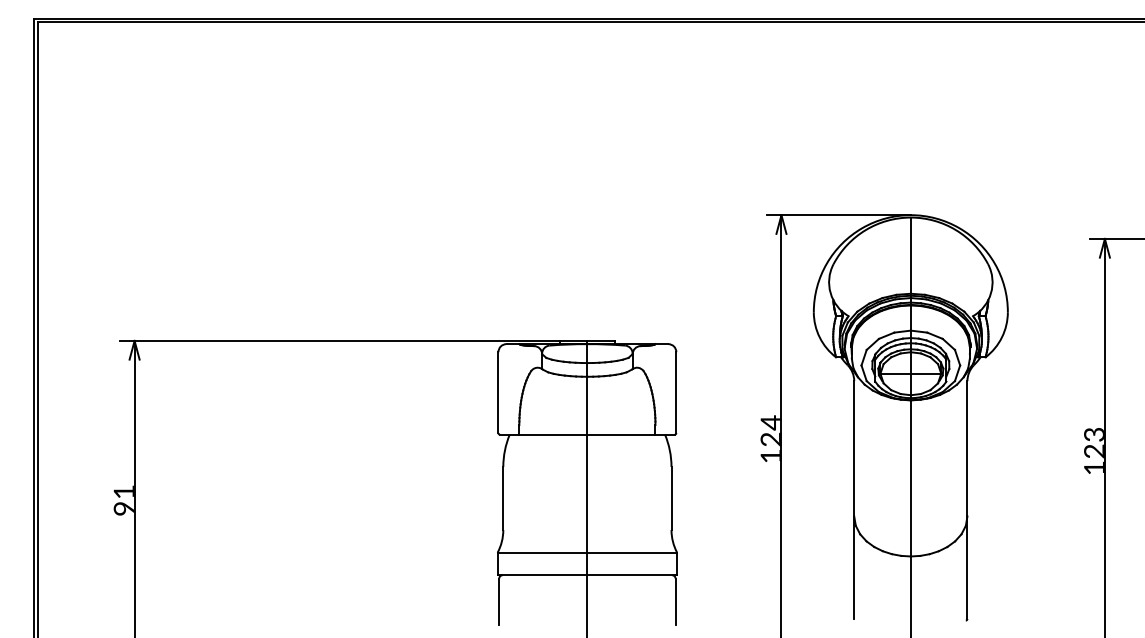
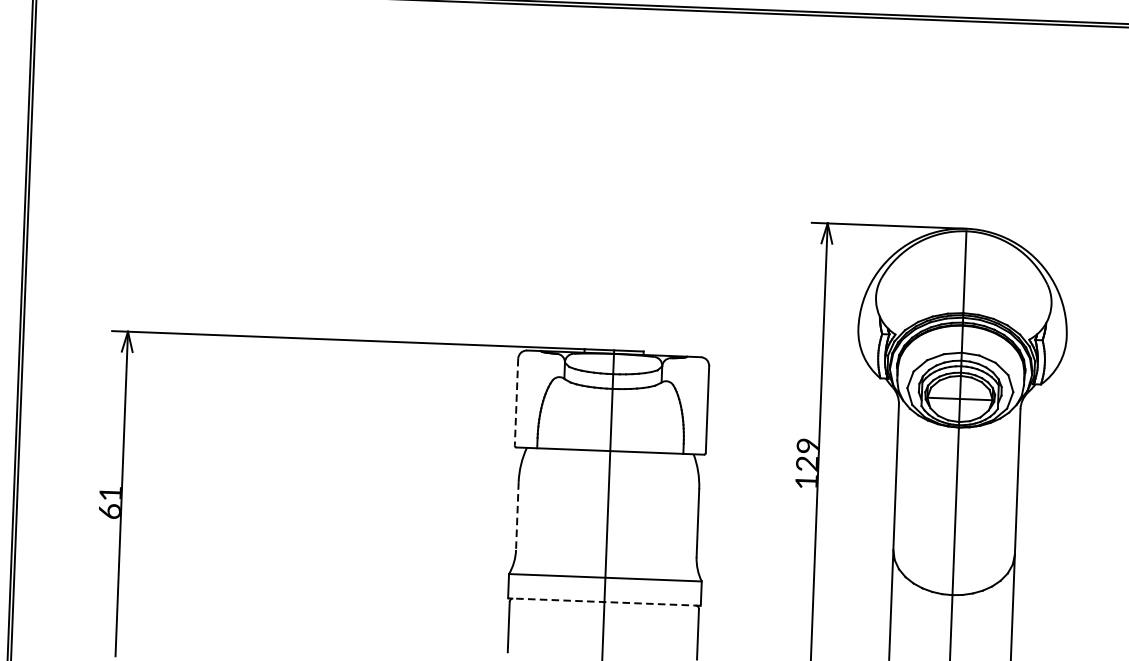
line: (498, 393) -> (516, 403), solid -> dashed
text: (769, 422) -> (806, 445), 124 -> 129
line: (503, 498) -> (517, 516), solid -> dashed
text: (123, 508) -> (109, 511), 91 -> 61
line: (587, 575) -> (604, 602), solid -> dashed

